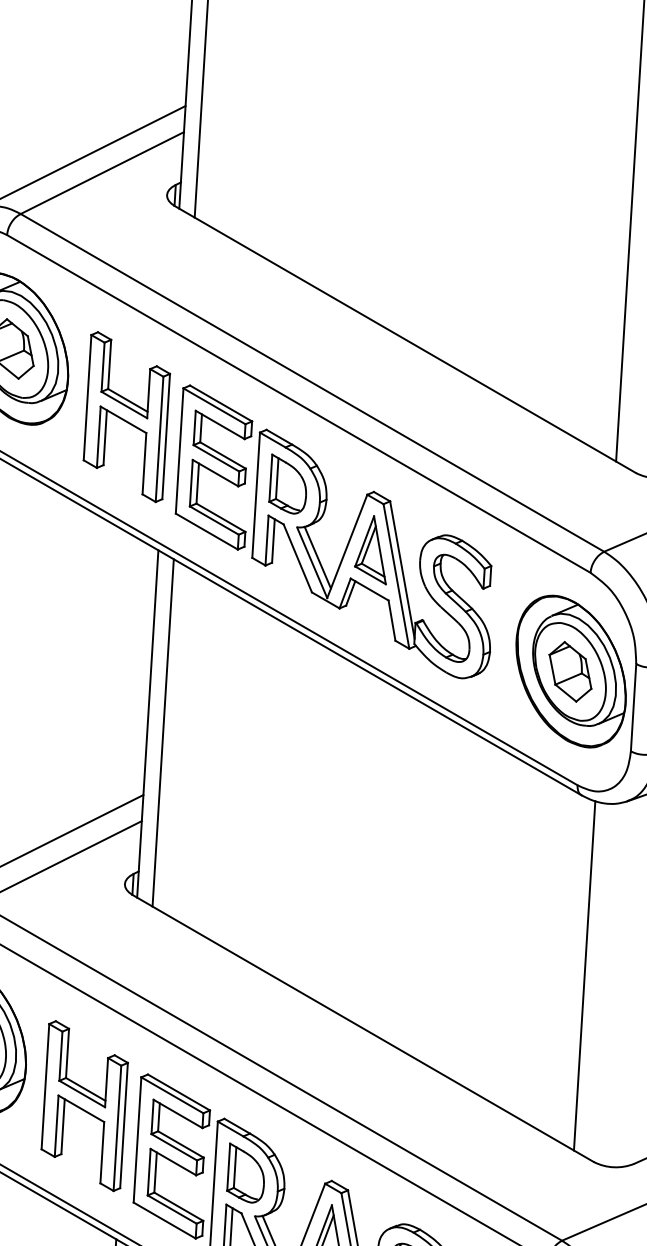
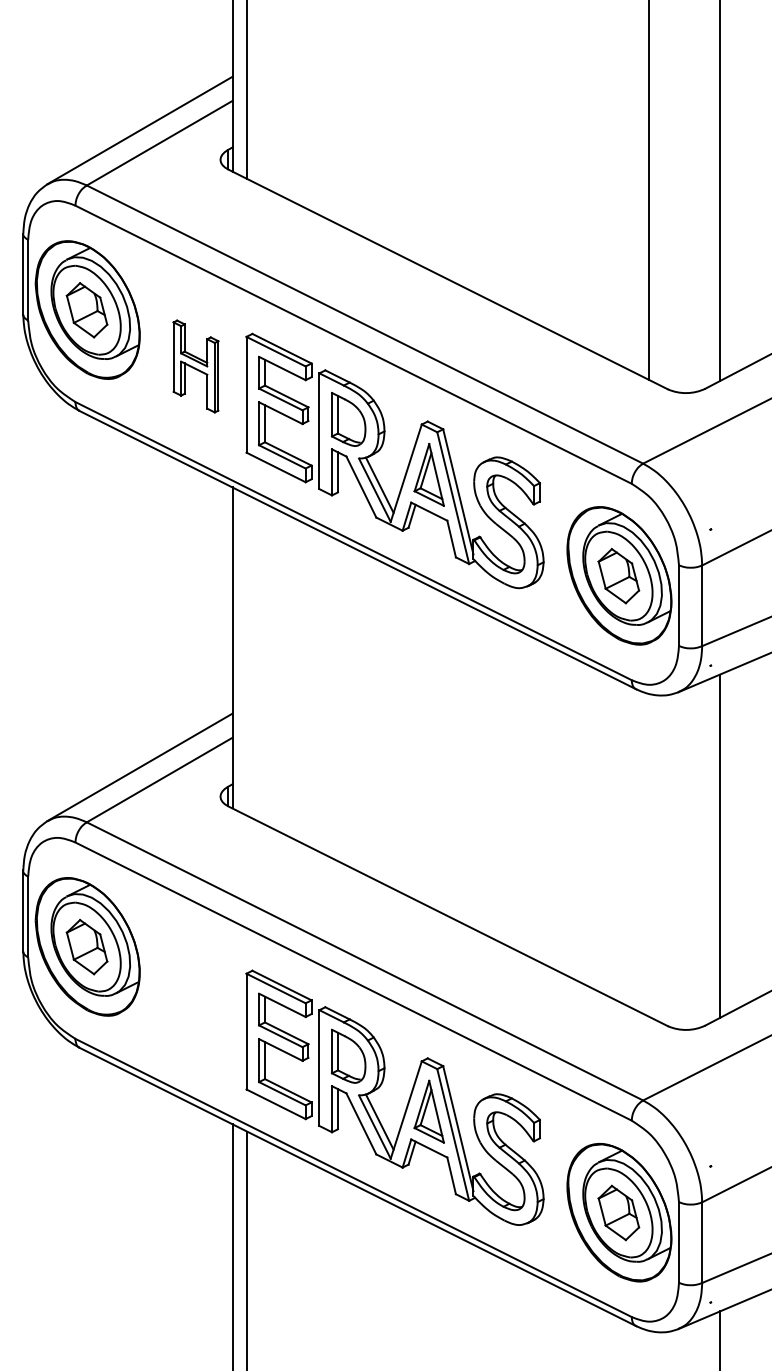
part: (126, 417) -> (195, 366), size x0.6
line: (163, 732) -> (247, 654), removed
line: (585, 975) -> (649, 854), removed
part: (84, 1105) -> (195, 1002), removed

